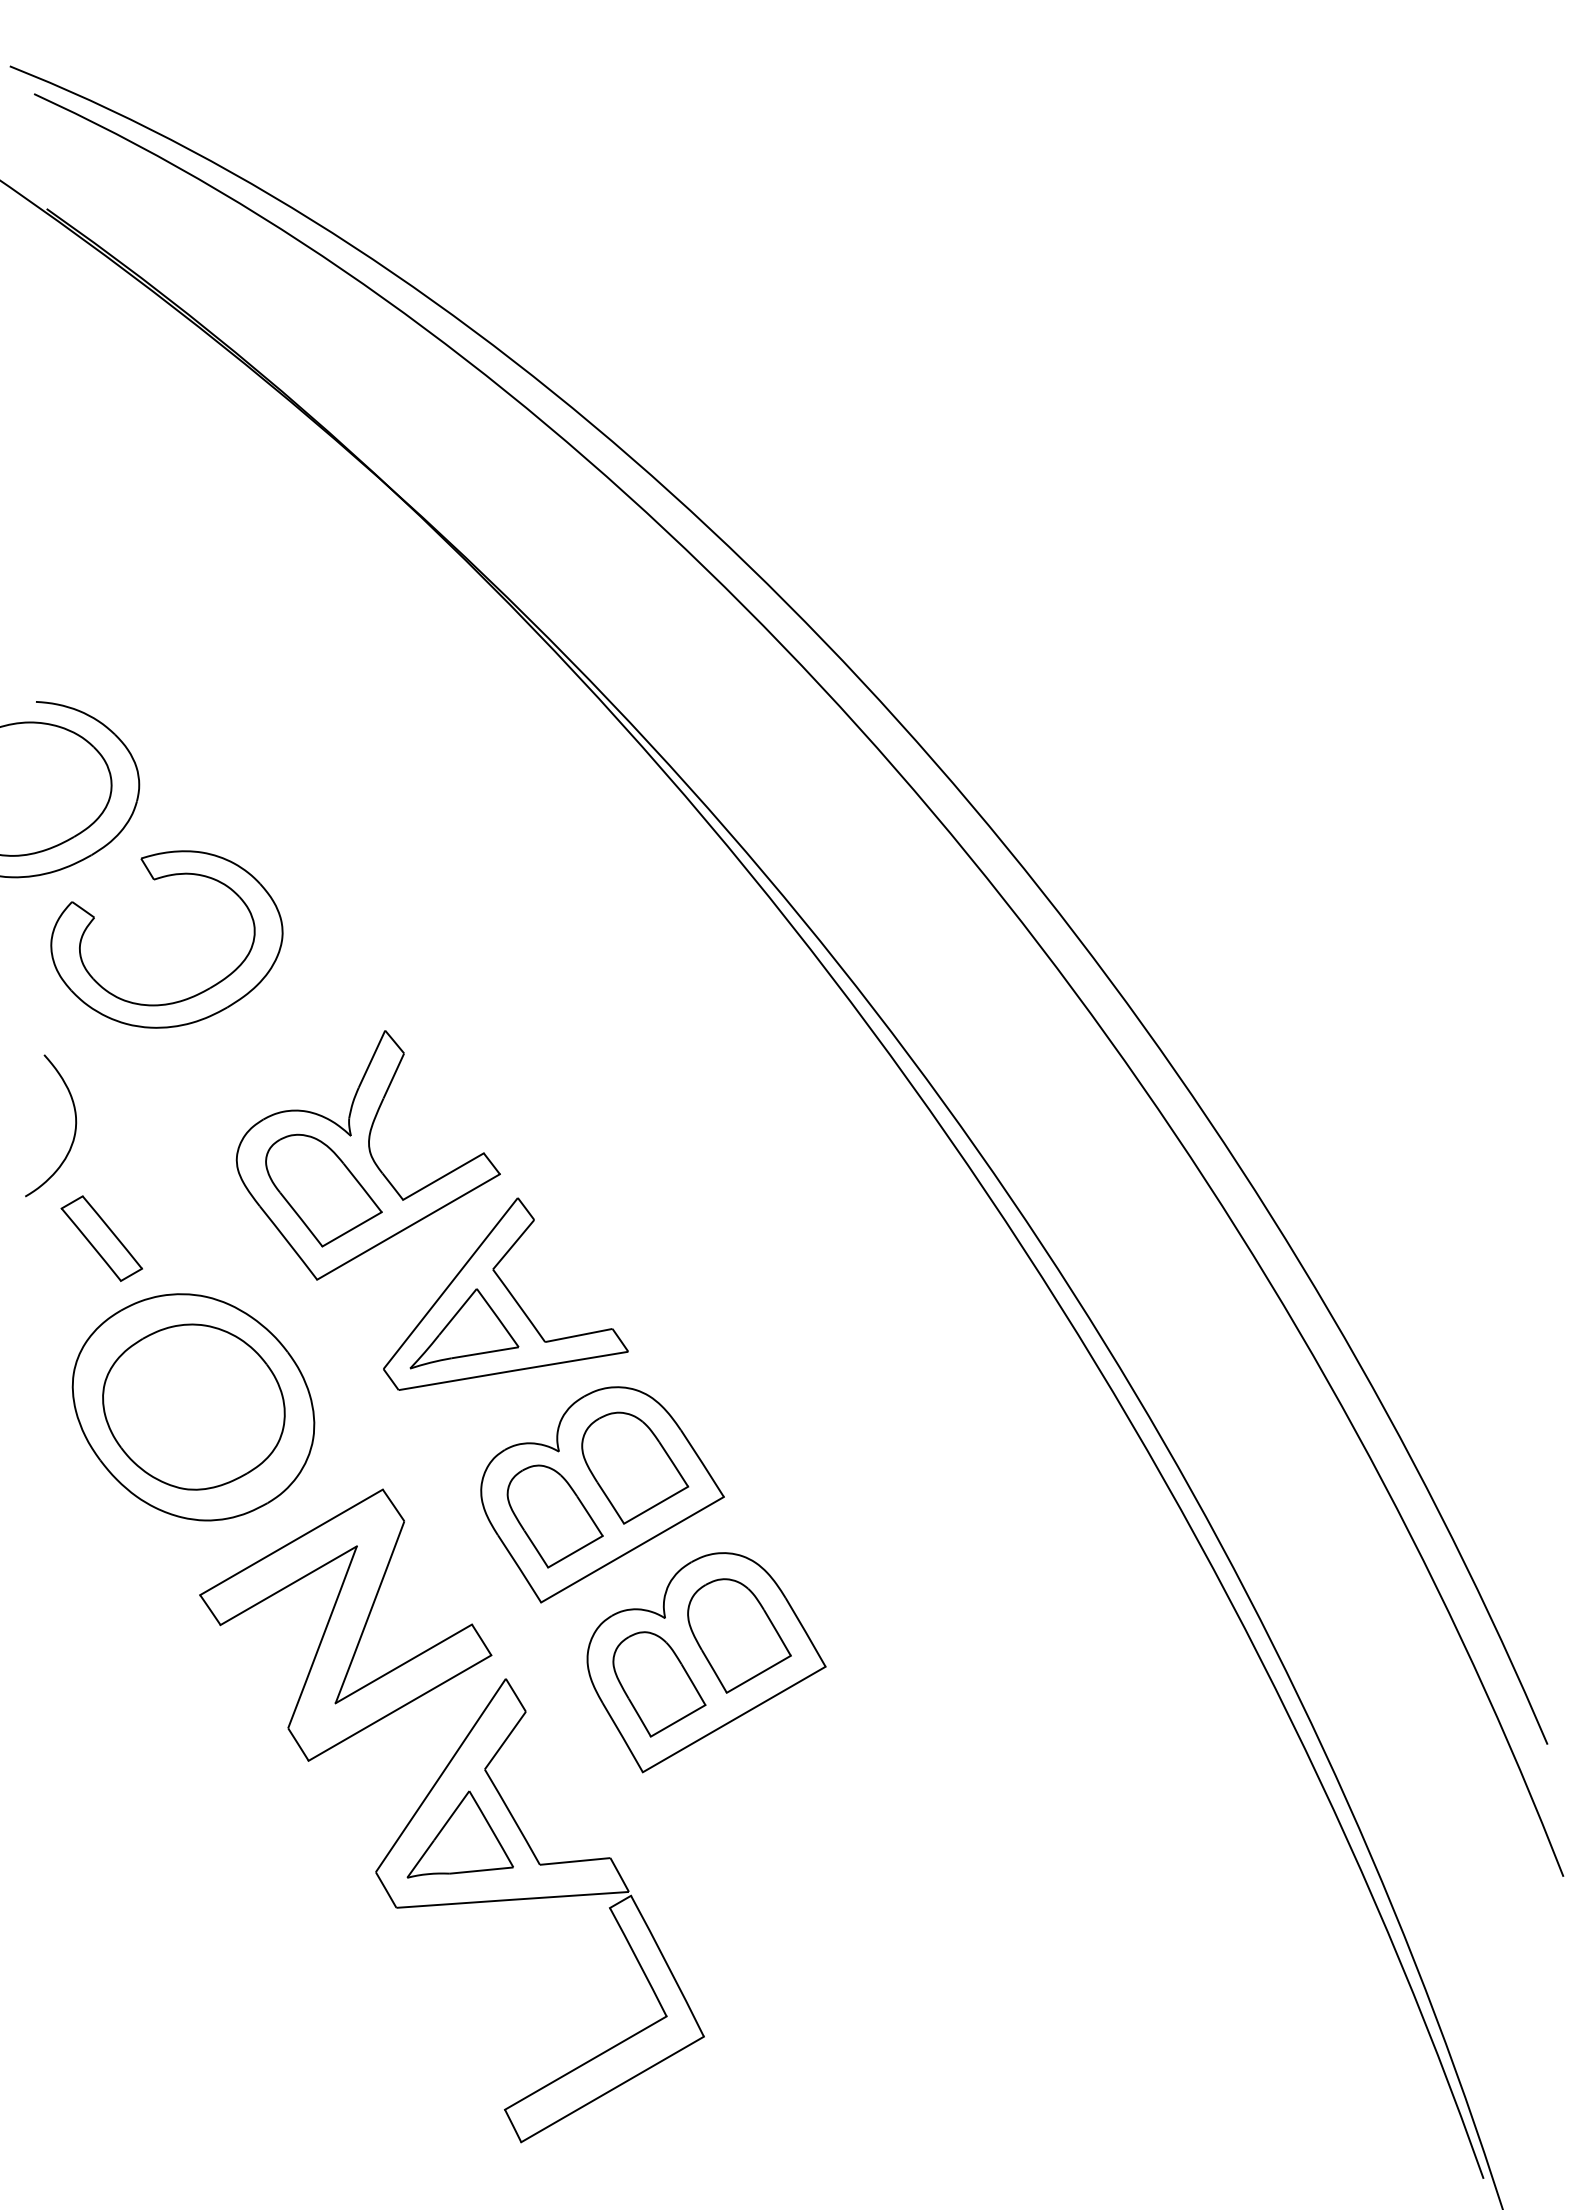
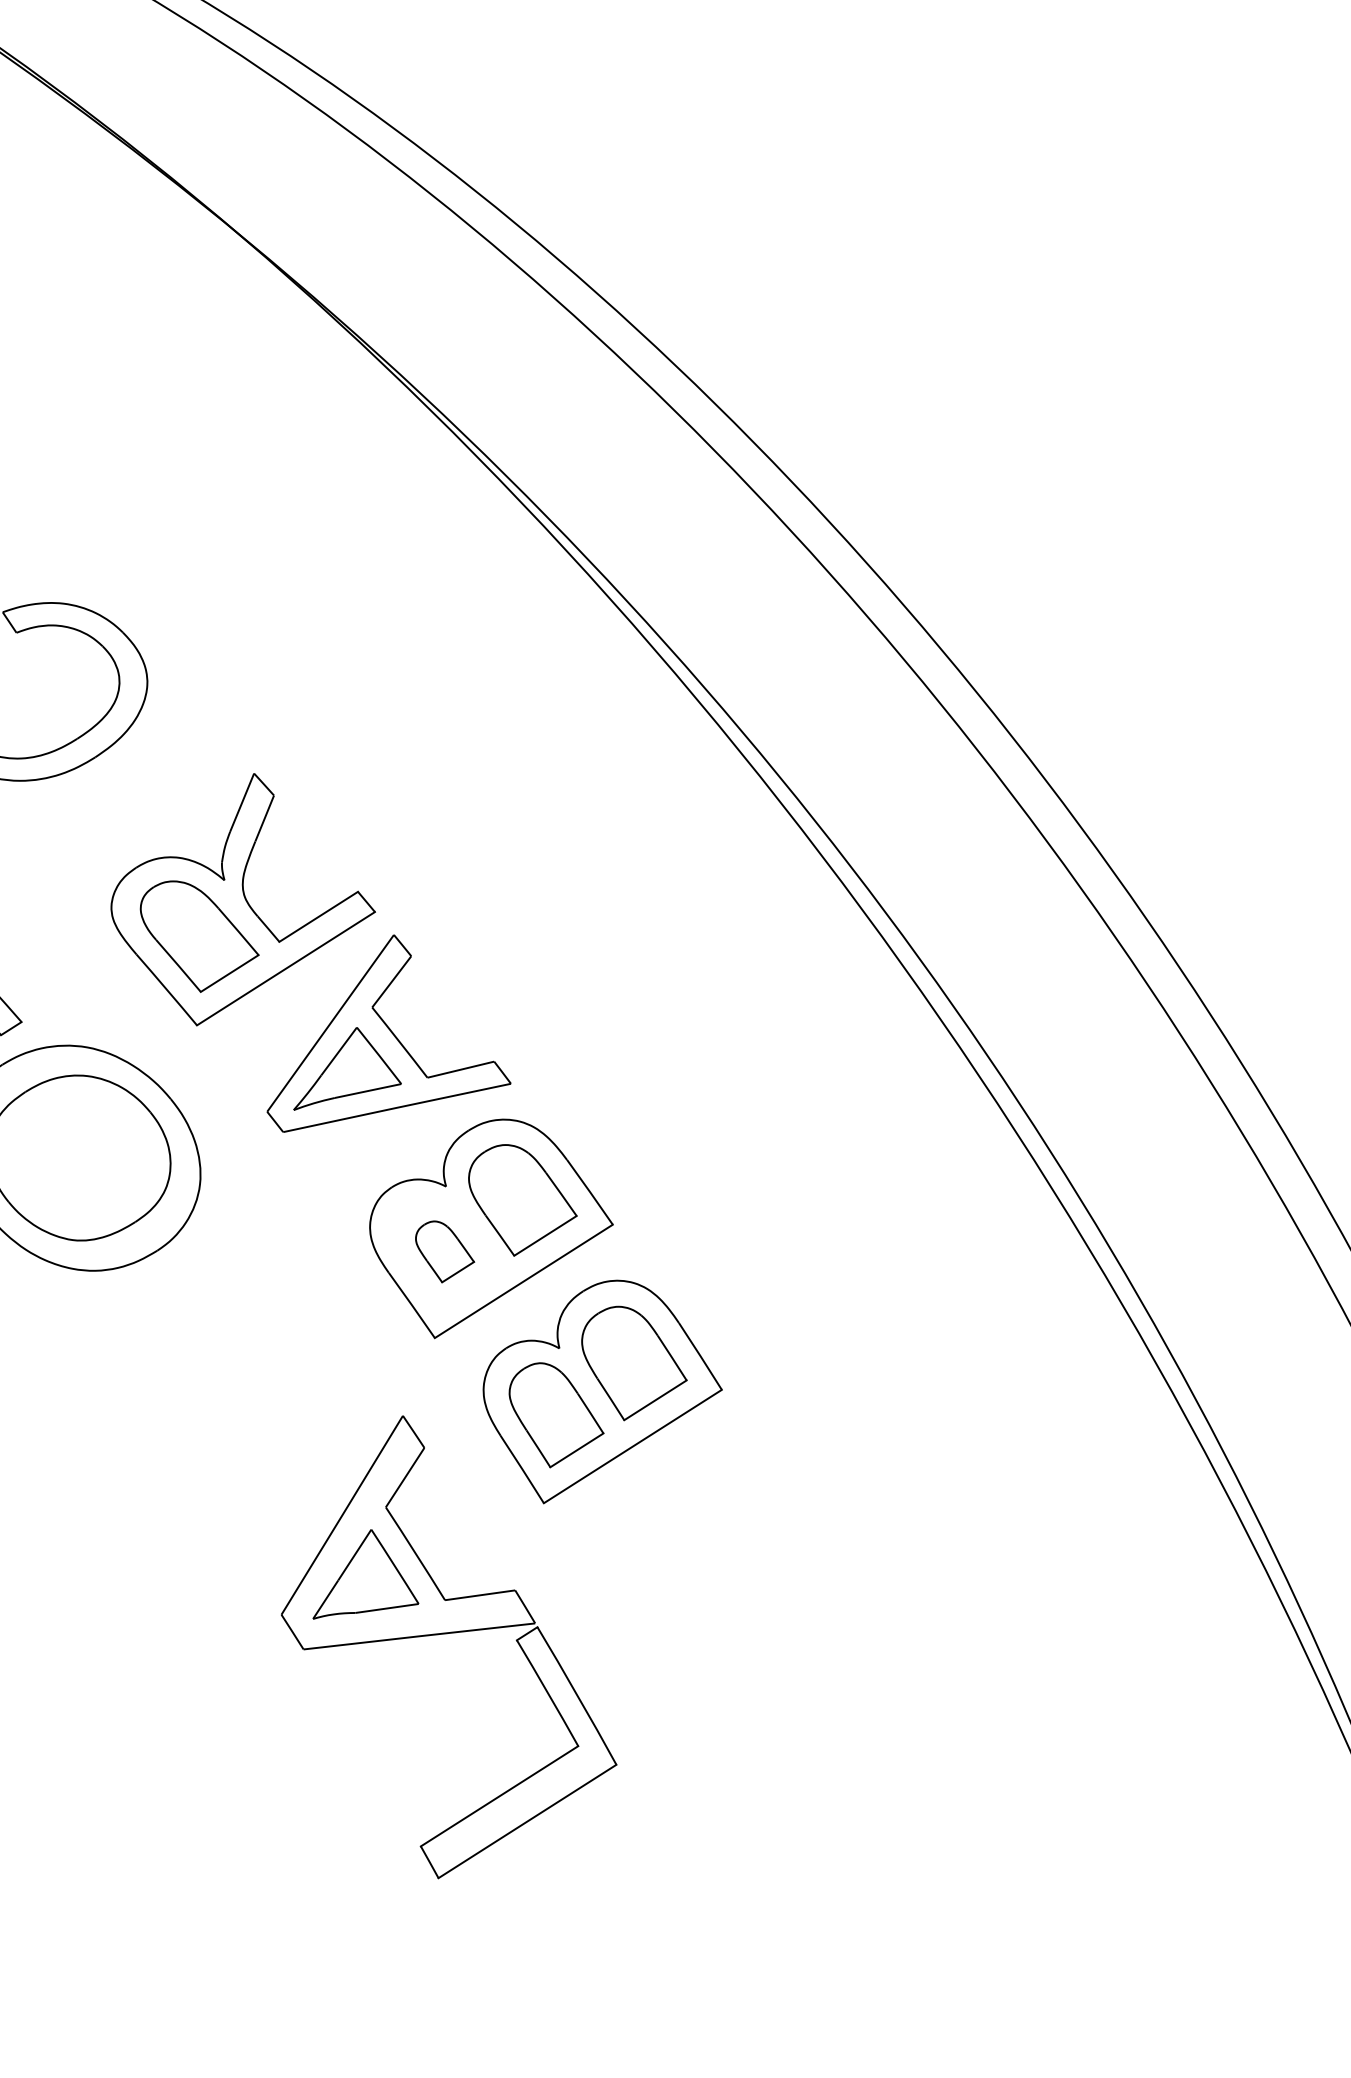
part: (554, 1516) -> (444, 1251), size x0.6
part: (345, 1624) -> (240, 1368), removed

